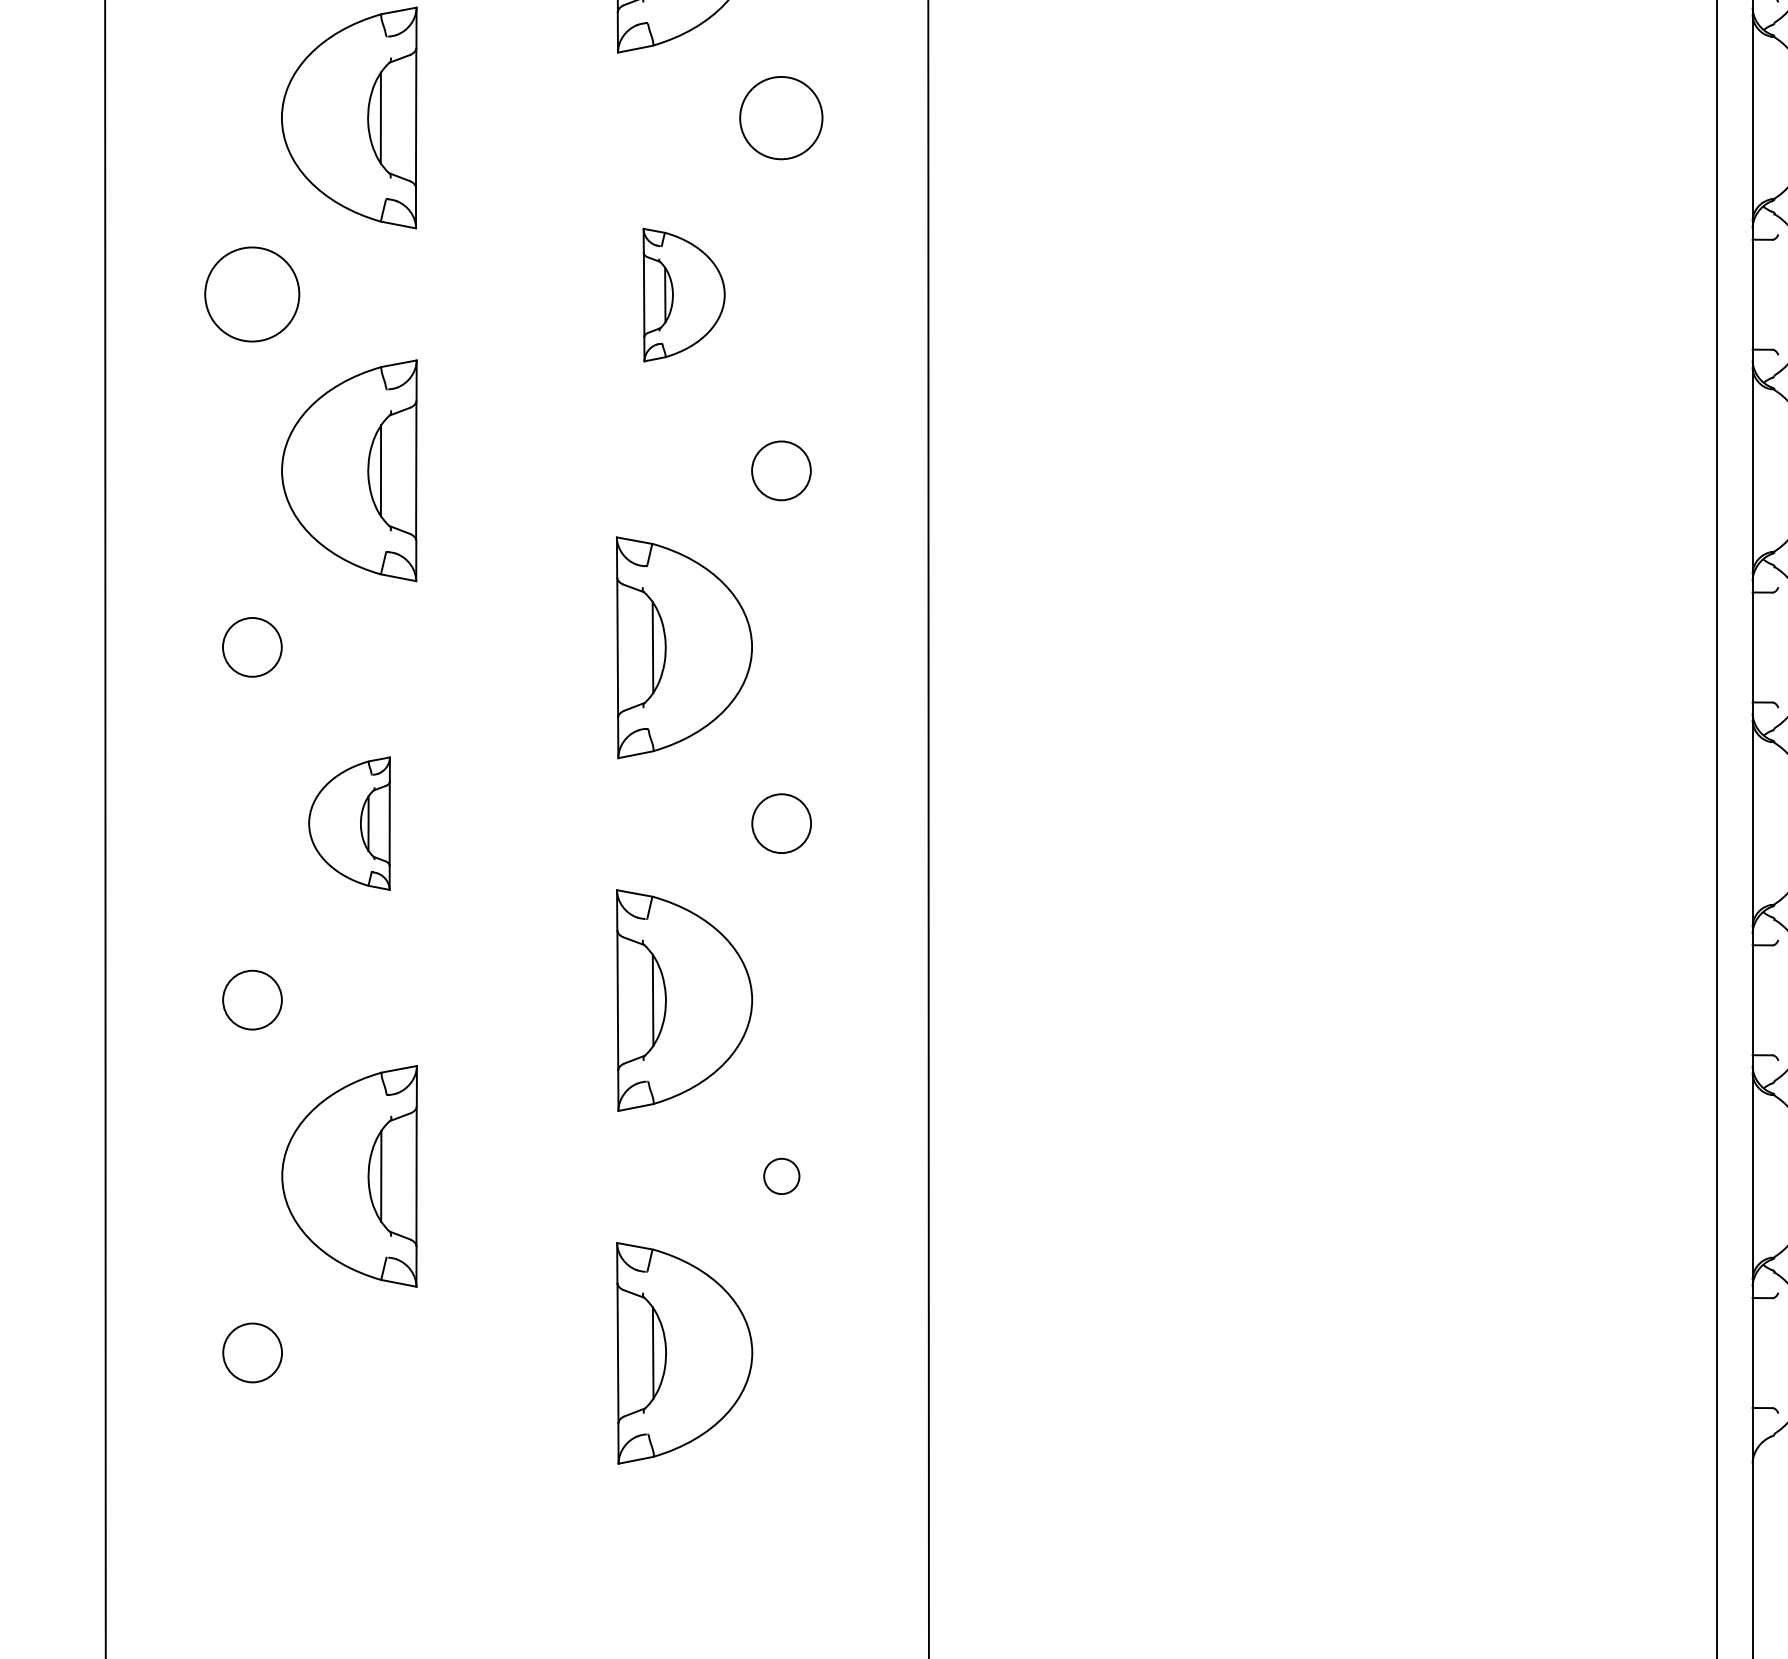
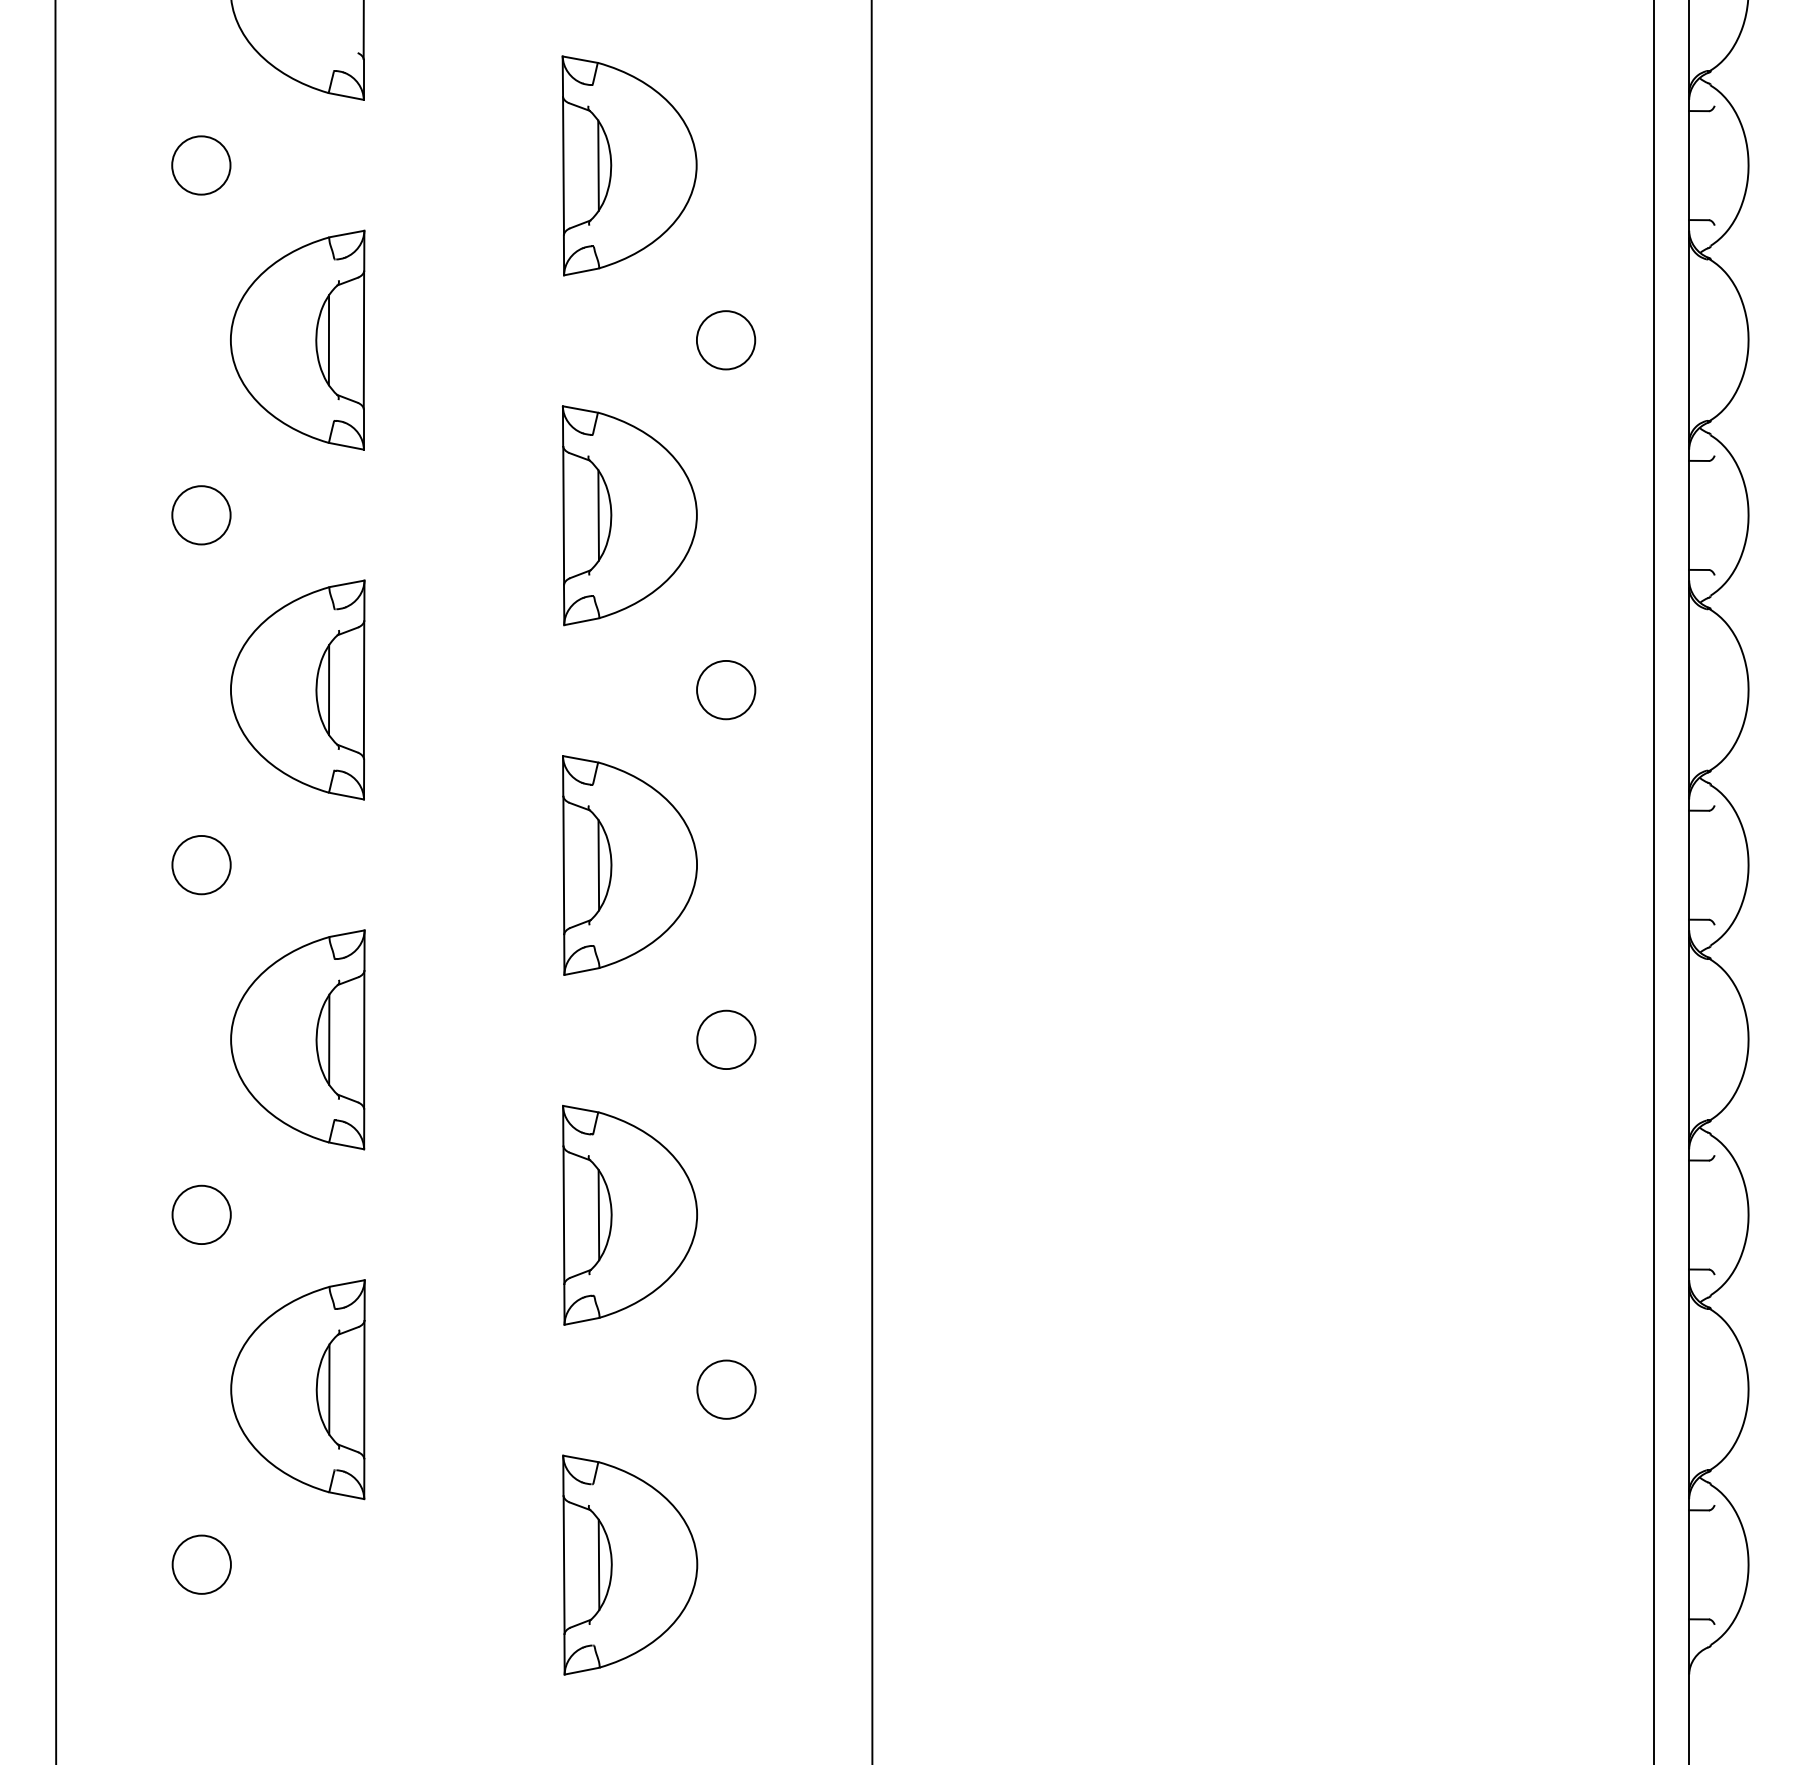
circle: (780, 118) -> (725, 340), size x0.71
circle: (252, 294) -> (201, 515), size x0.62
part: (683, 294) -> (629, 515), size x1.67
part: (349, 823) -> (297, 1039), size x1.67
circle: (781, 1176) -> (726, 1389), size x1.67

